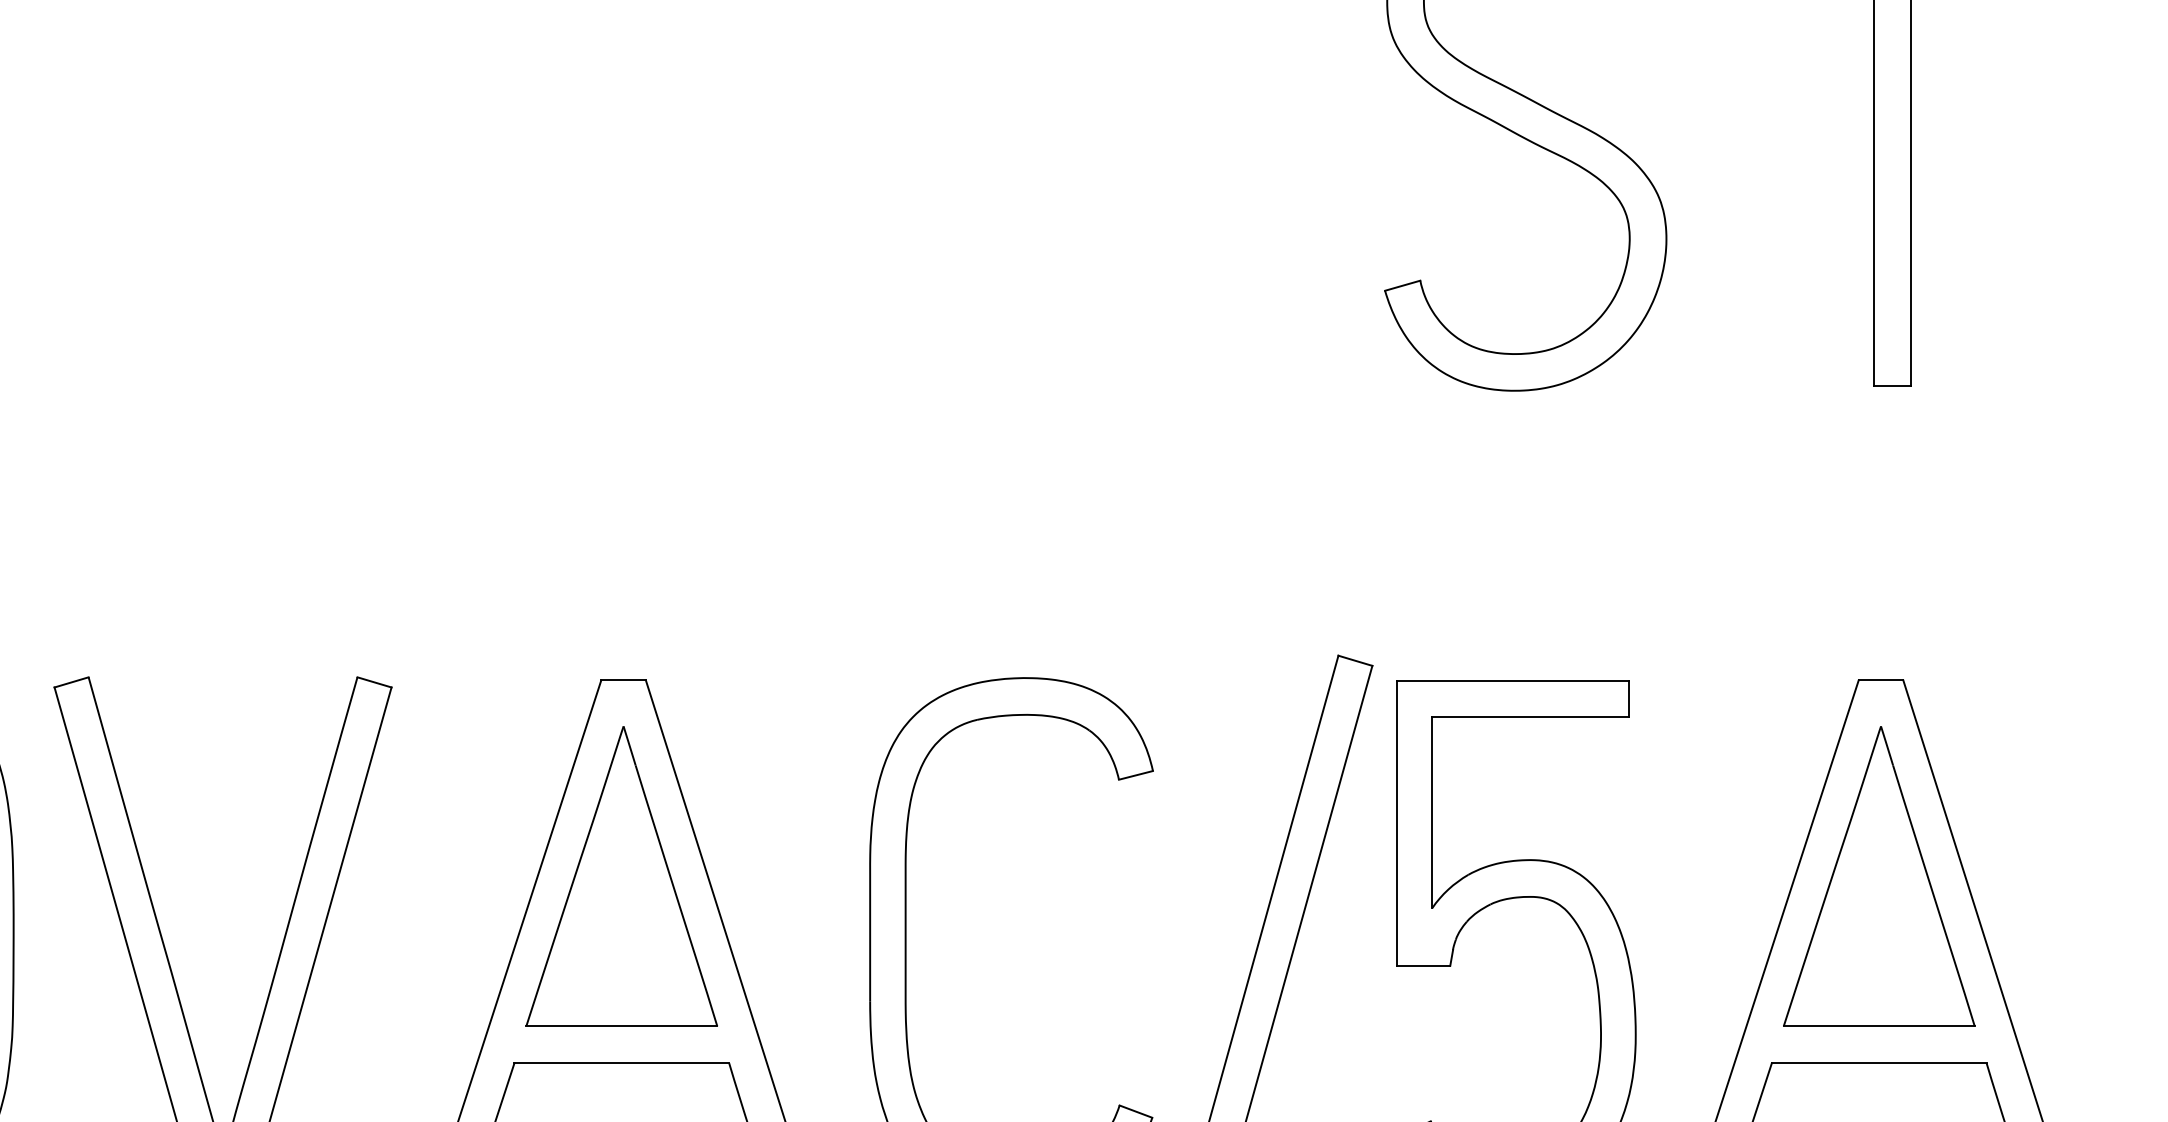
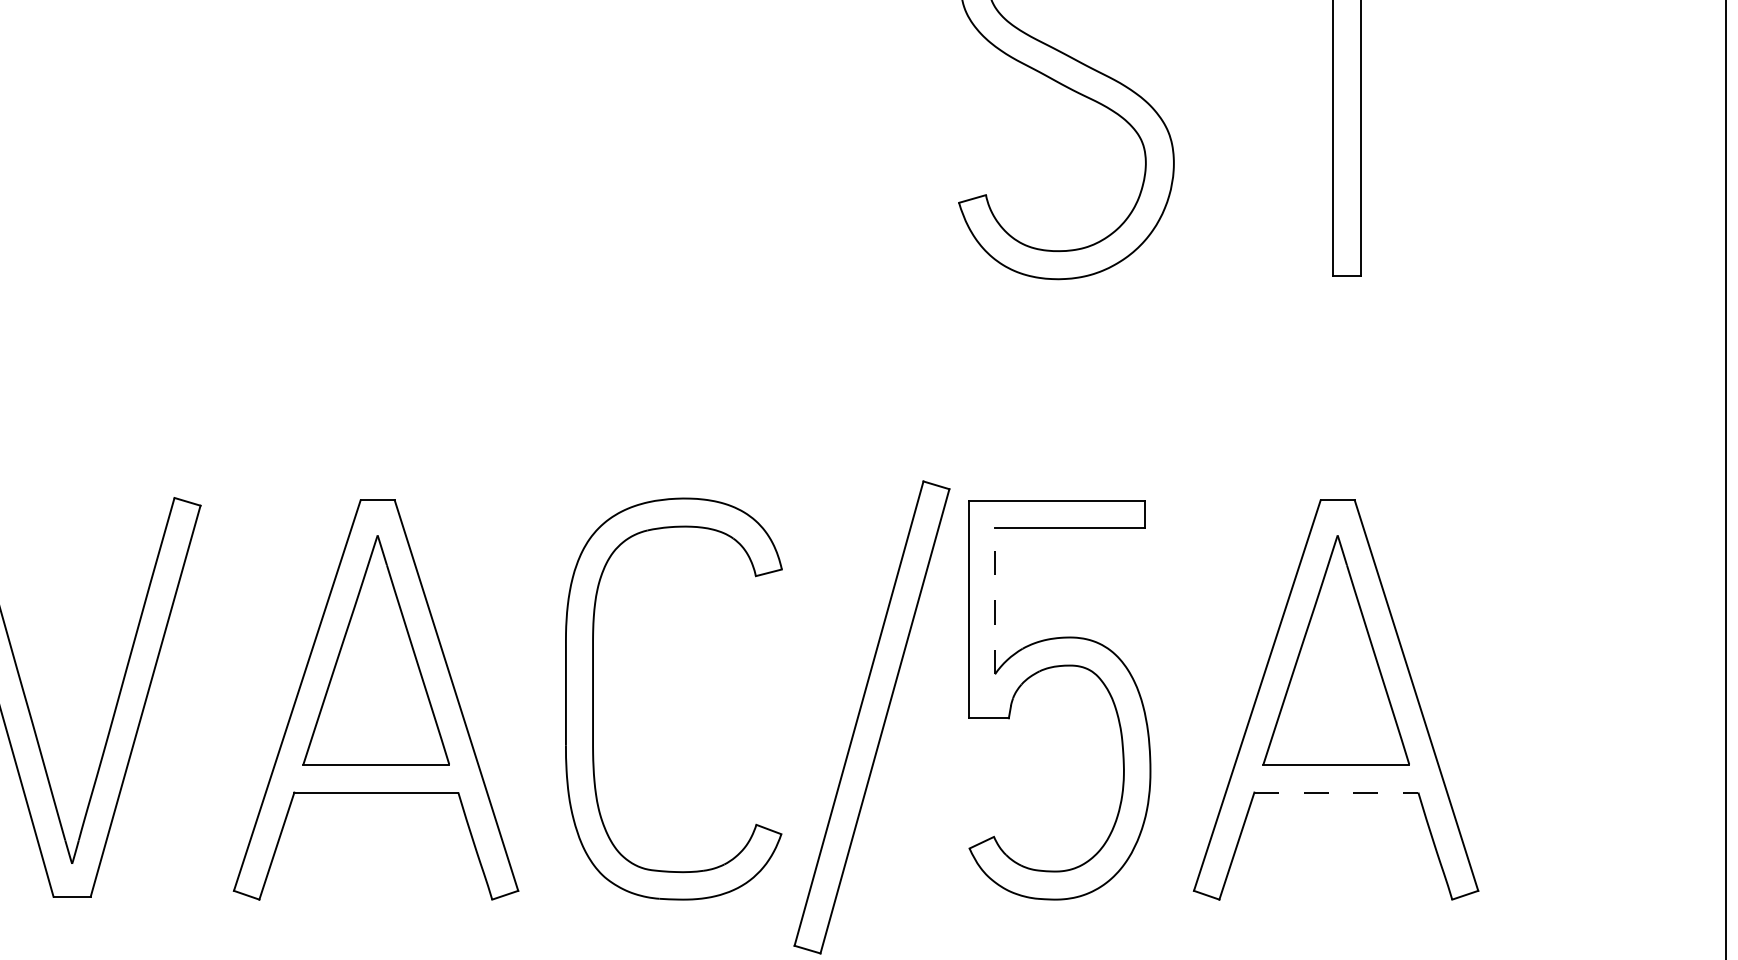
line: (1432, 811) -> (995, 600), solid -> dashed
line: (1879, 1063) -> (1336, 792), solid -> dashed

